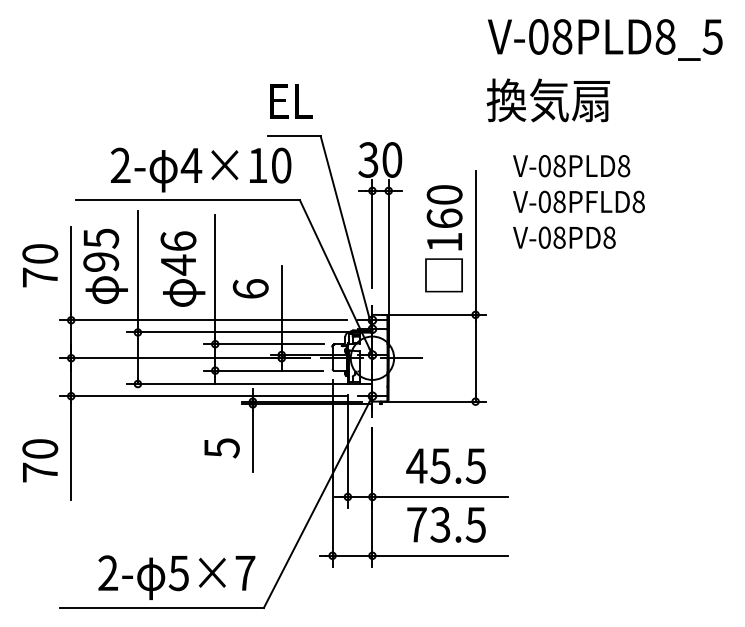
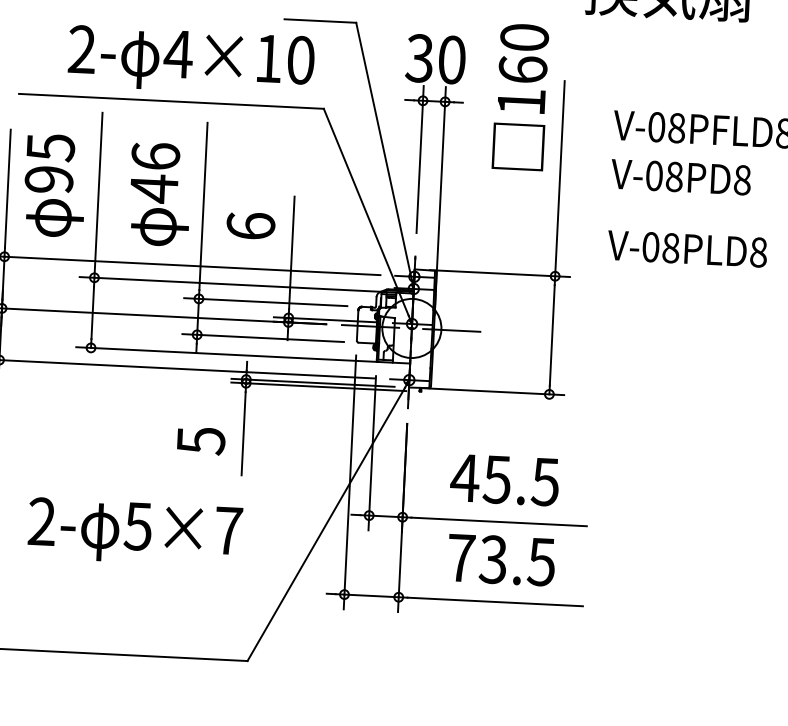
text: (571, 166) -> (687, 249), moved
text: (443, 238) -> (520, 96), moved
text: (176, 577) -> (134, 532), moved

